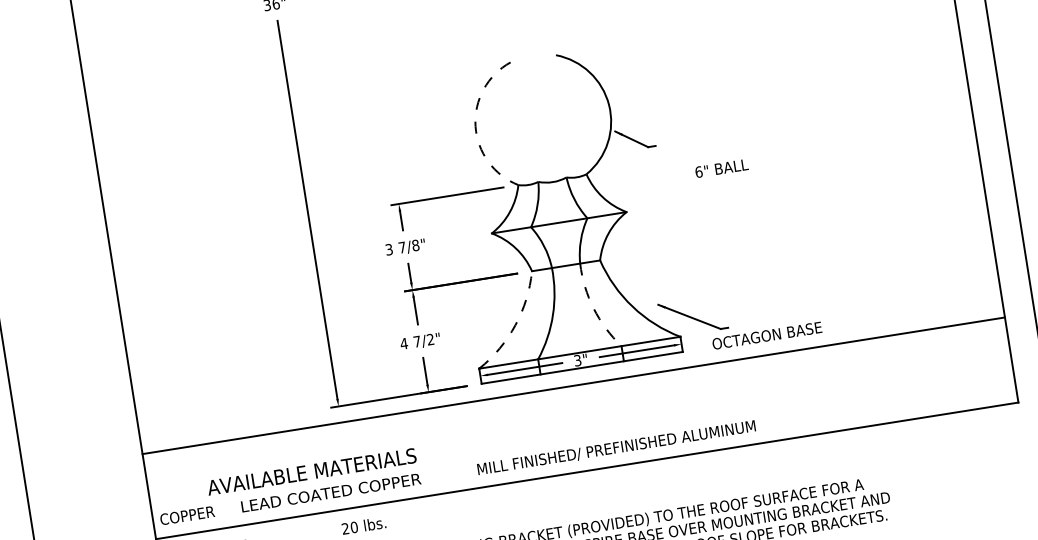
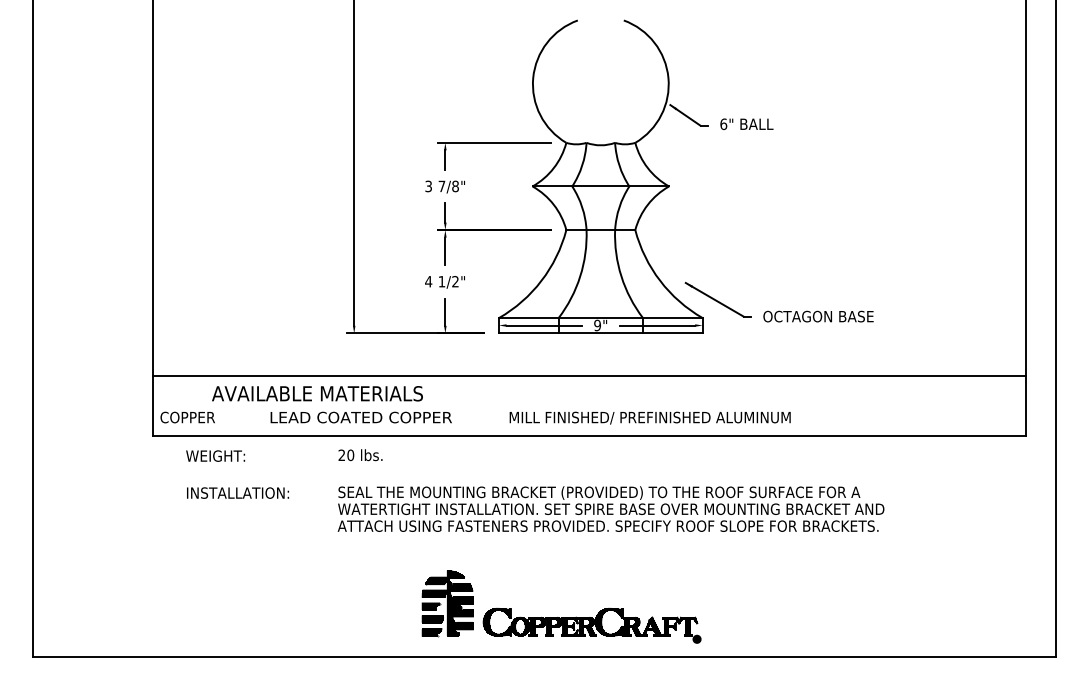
arc: (475, 126) -> (533, 78), dashed -> solid
text: (721, 167) -> (746, 123), moved
arc: (593, 308) -> (621, 276), dashed -> solid
arc: (515, 324) -> (541, 280), dashed -> solid
text: (767, 335) -> (818, 316), moved
text: (416, 341) -> (441, 281), 7/2" -> 1/2"
text: (577, 360) -> (597, 325), 3" -> 9"
line: (573, 385) -> (589, 375), moved
text: (615, 447) -> (649, 417), moved
text: (330, 492) -> (360, 417), moved

